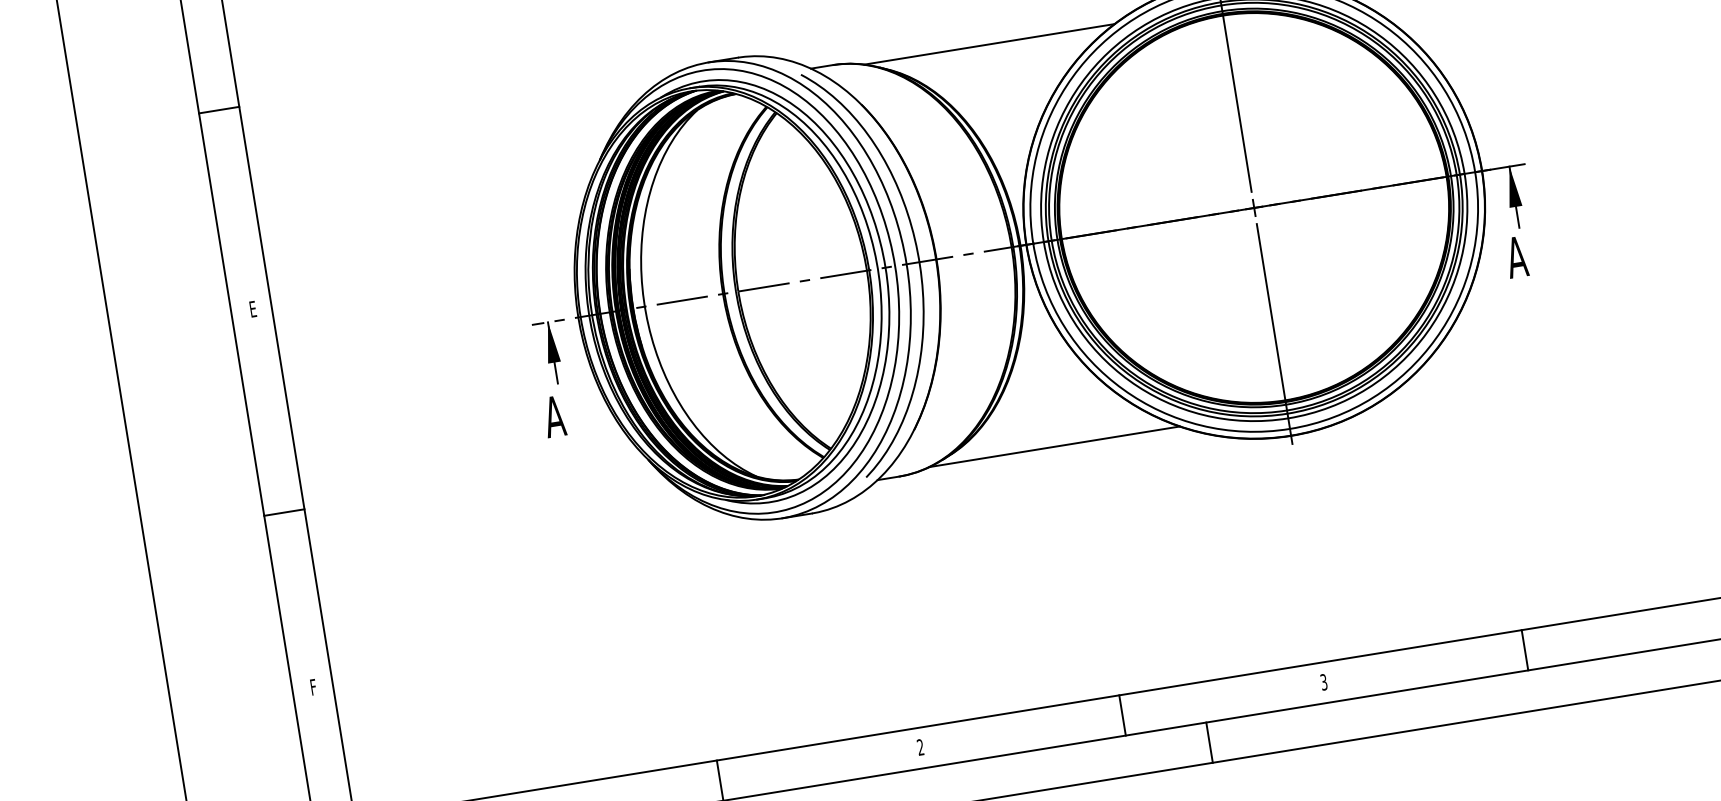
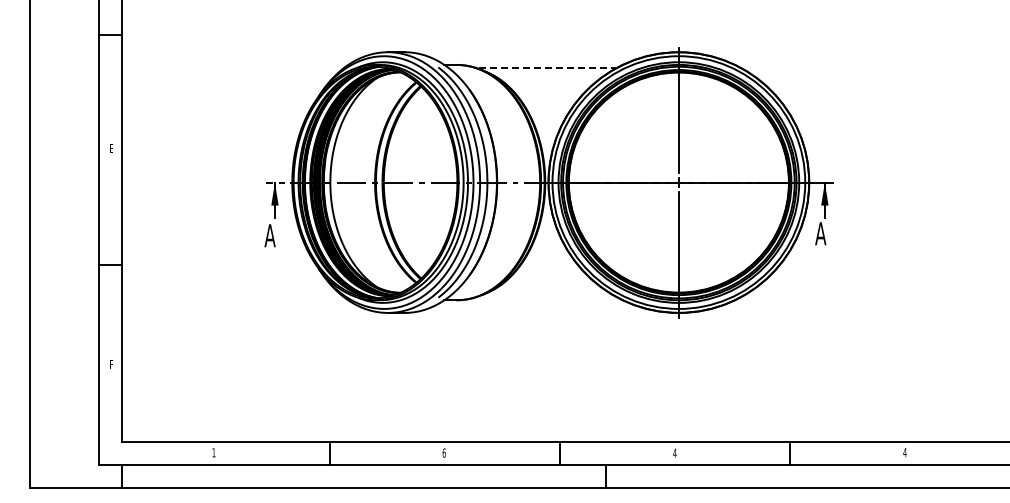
line: (990, 44) -> (546, 67), solid -> dashed
line: (1053, 446) -> (545, 297), removed
text: (1322, 681) -> (674, 452), 3 -> 4
text: (919, 746) -> (443, 452), 2 -> 6

